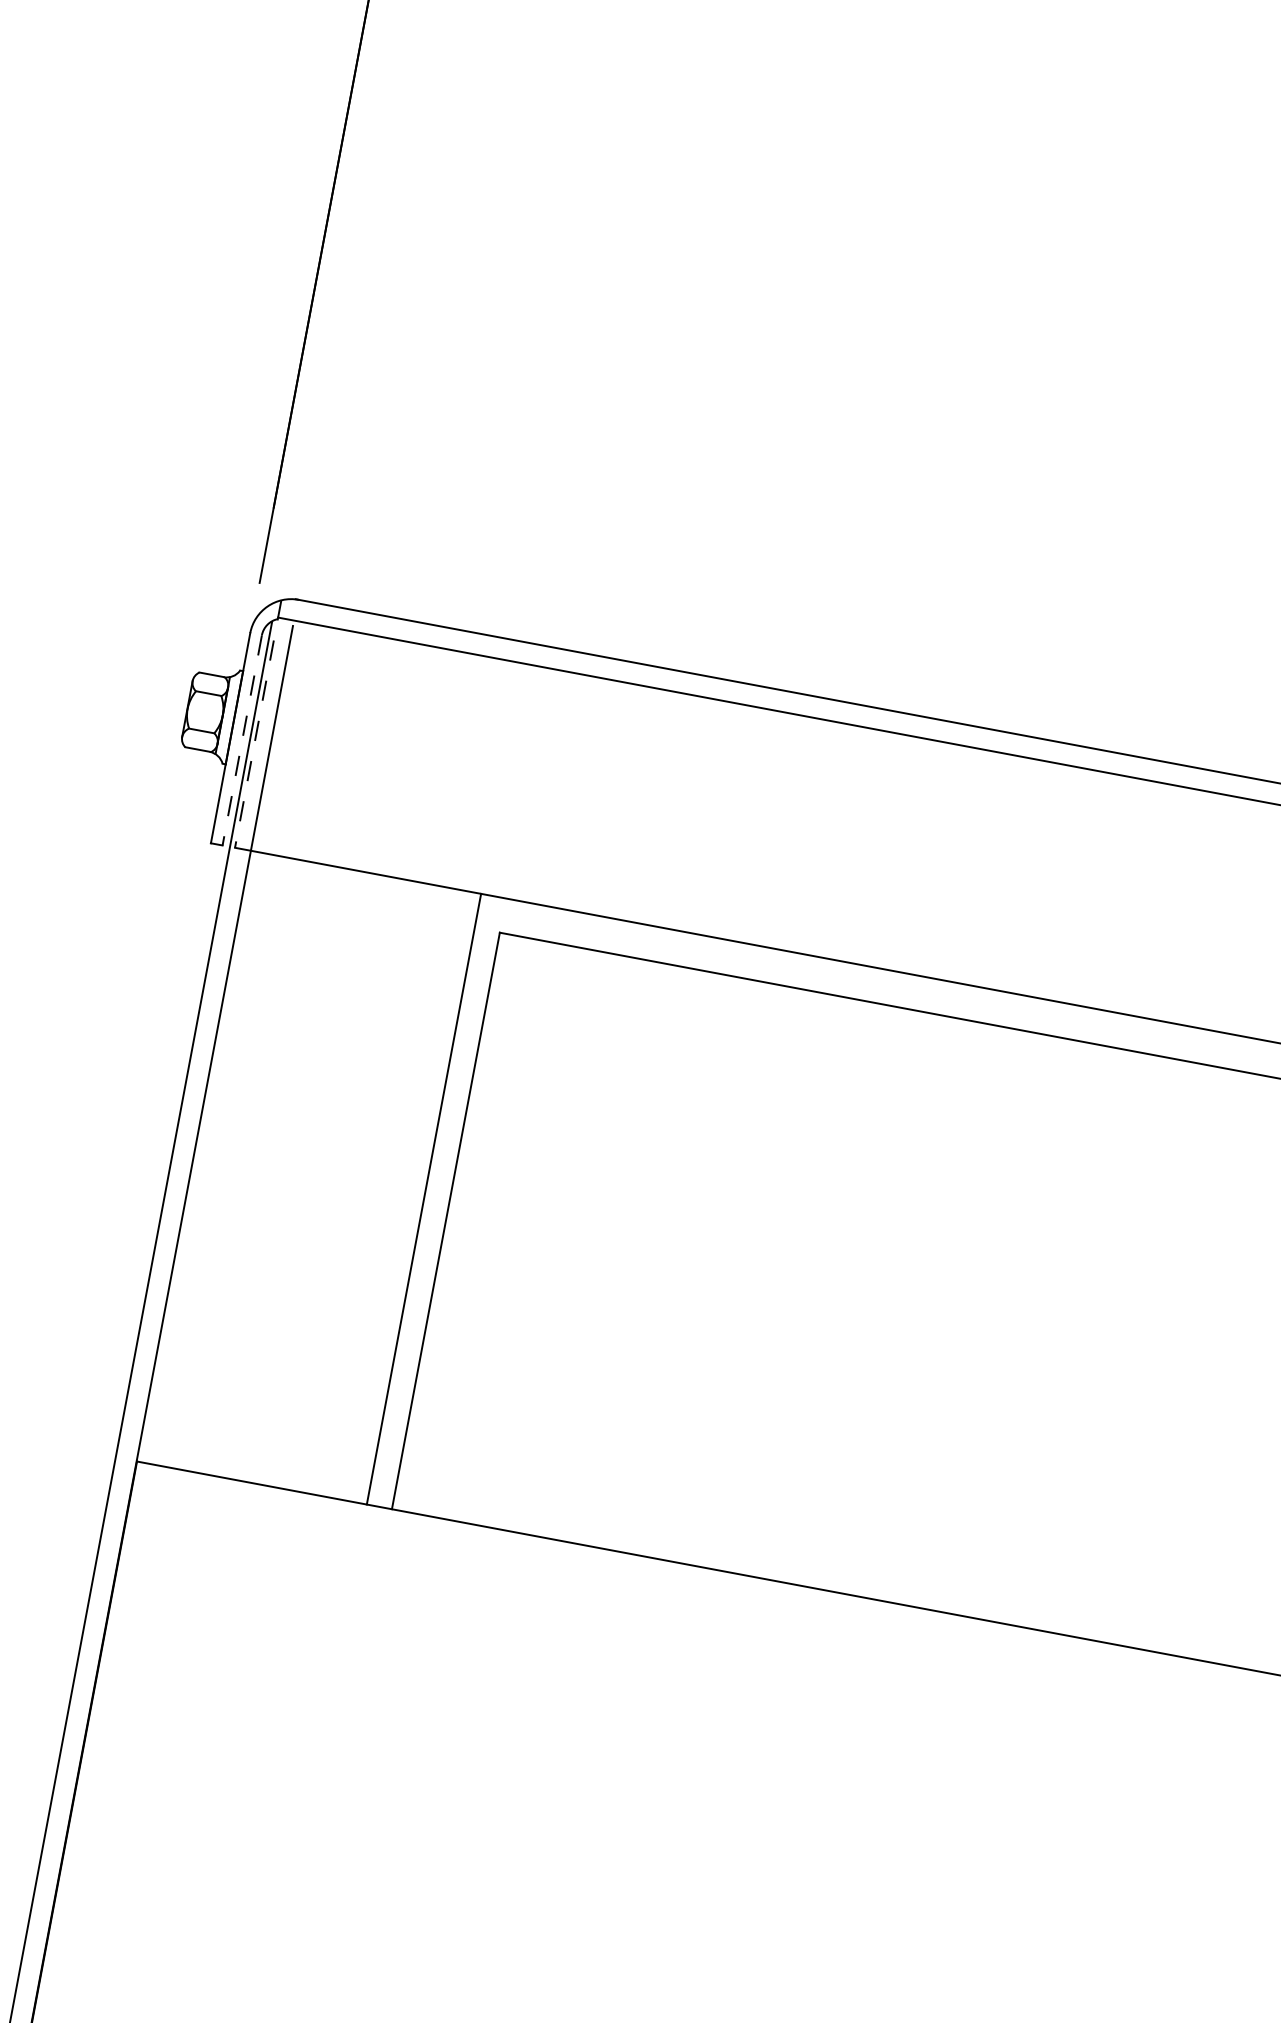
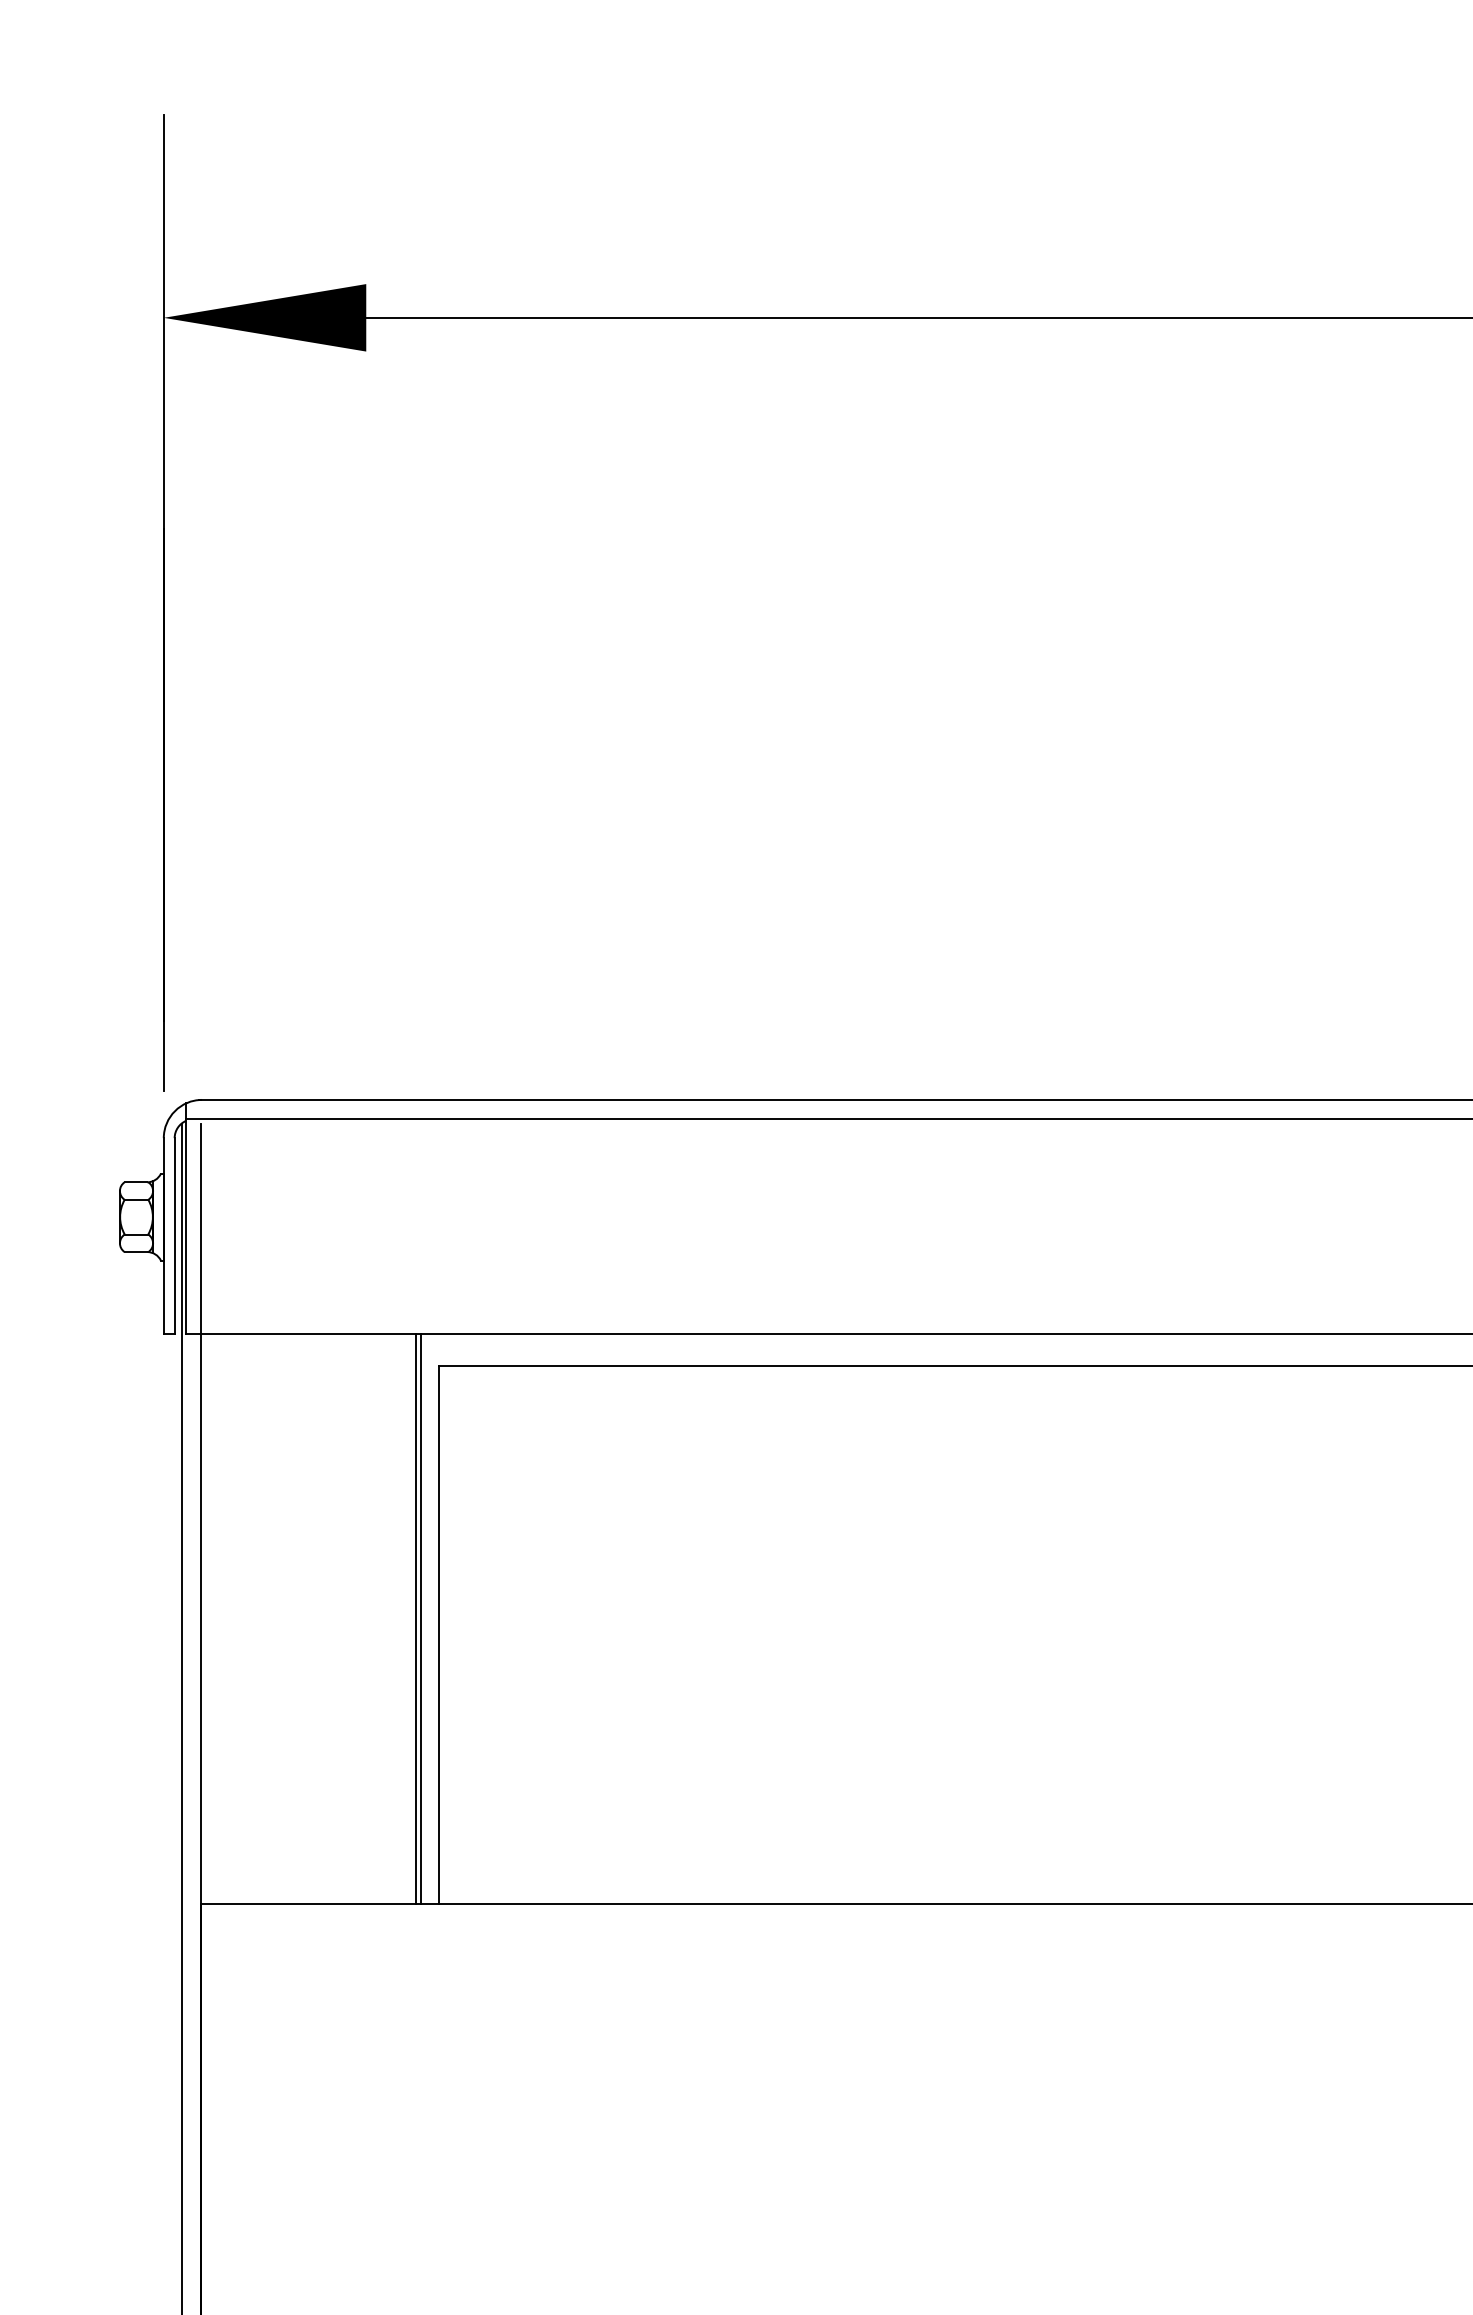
line: (258, 724) -> (186, 1219), dashed -> solid
line: (242, 740) -> (174, 1236), dashed -> solid
line: (428, 1200) -> (420, 1619), added

